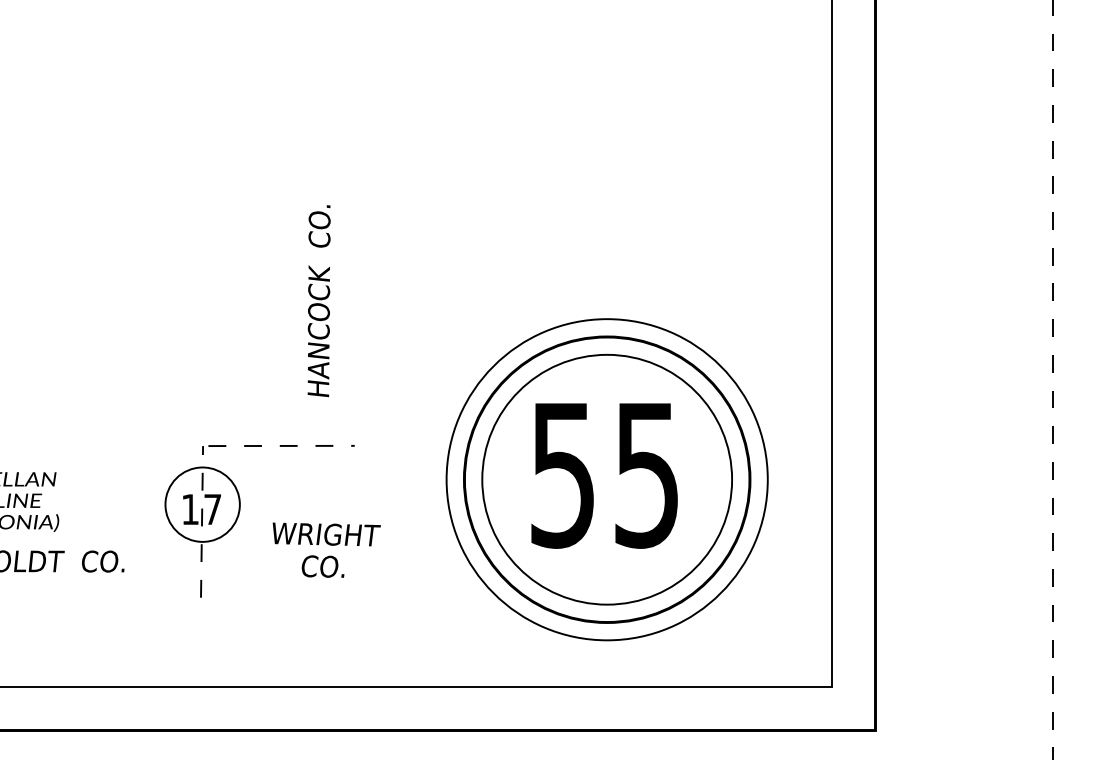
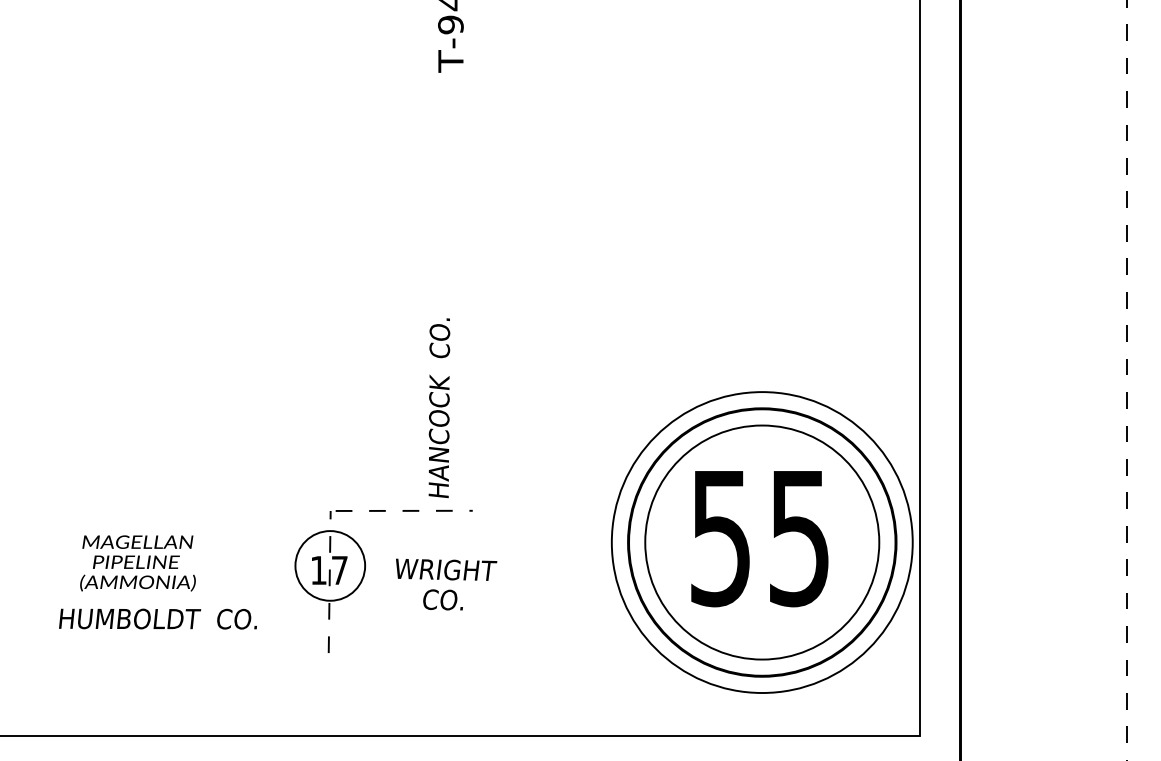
text: (319, 301) -> (439, 408), moved
part: (606, 479) -> (761, 542), moved
text: (326, 550) -> (446, 584), moved

